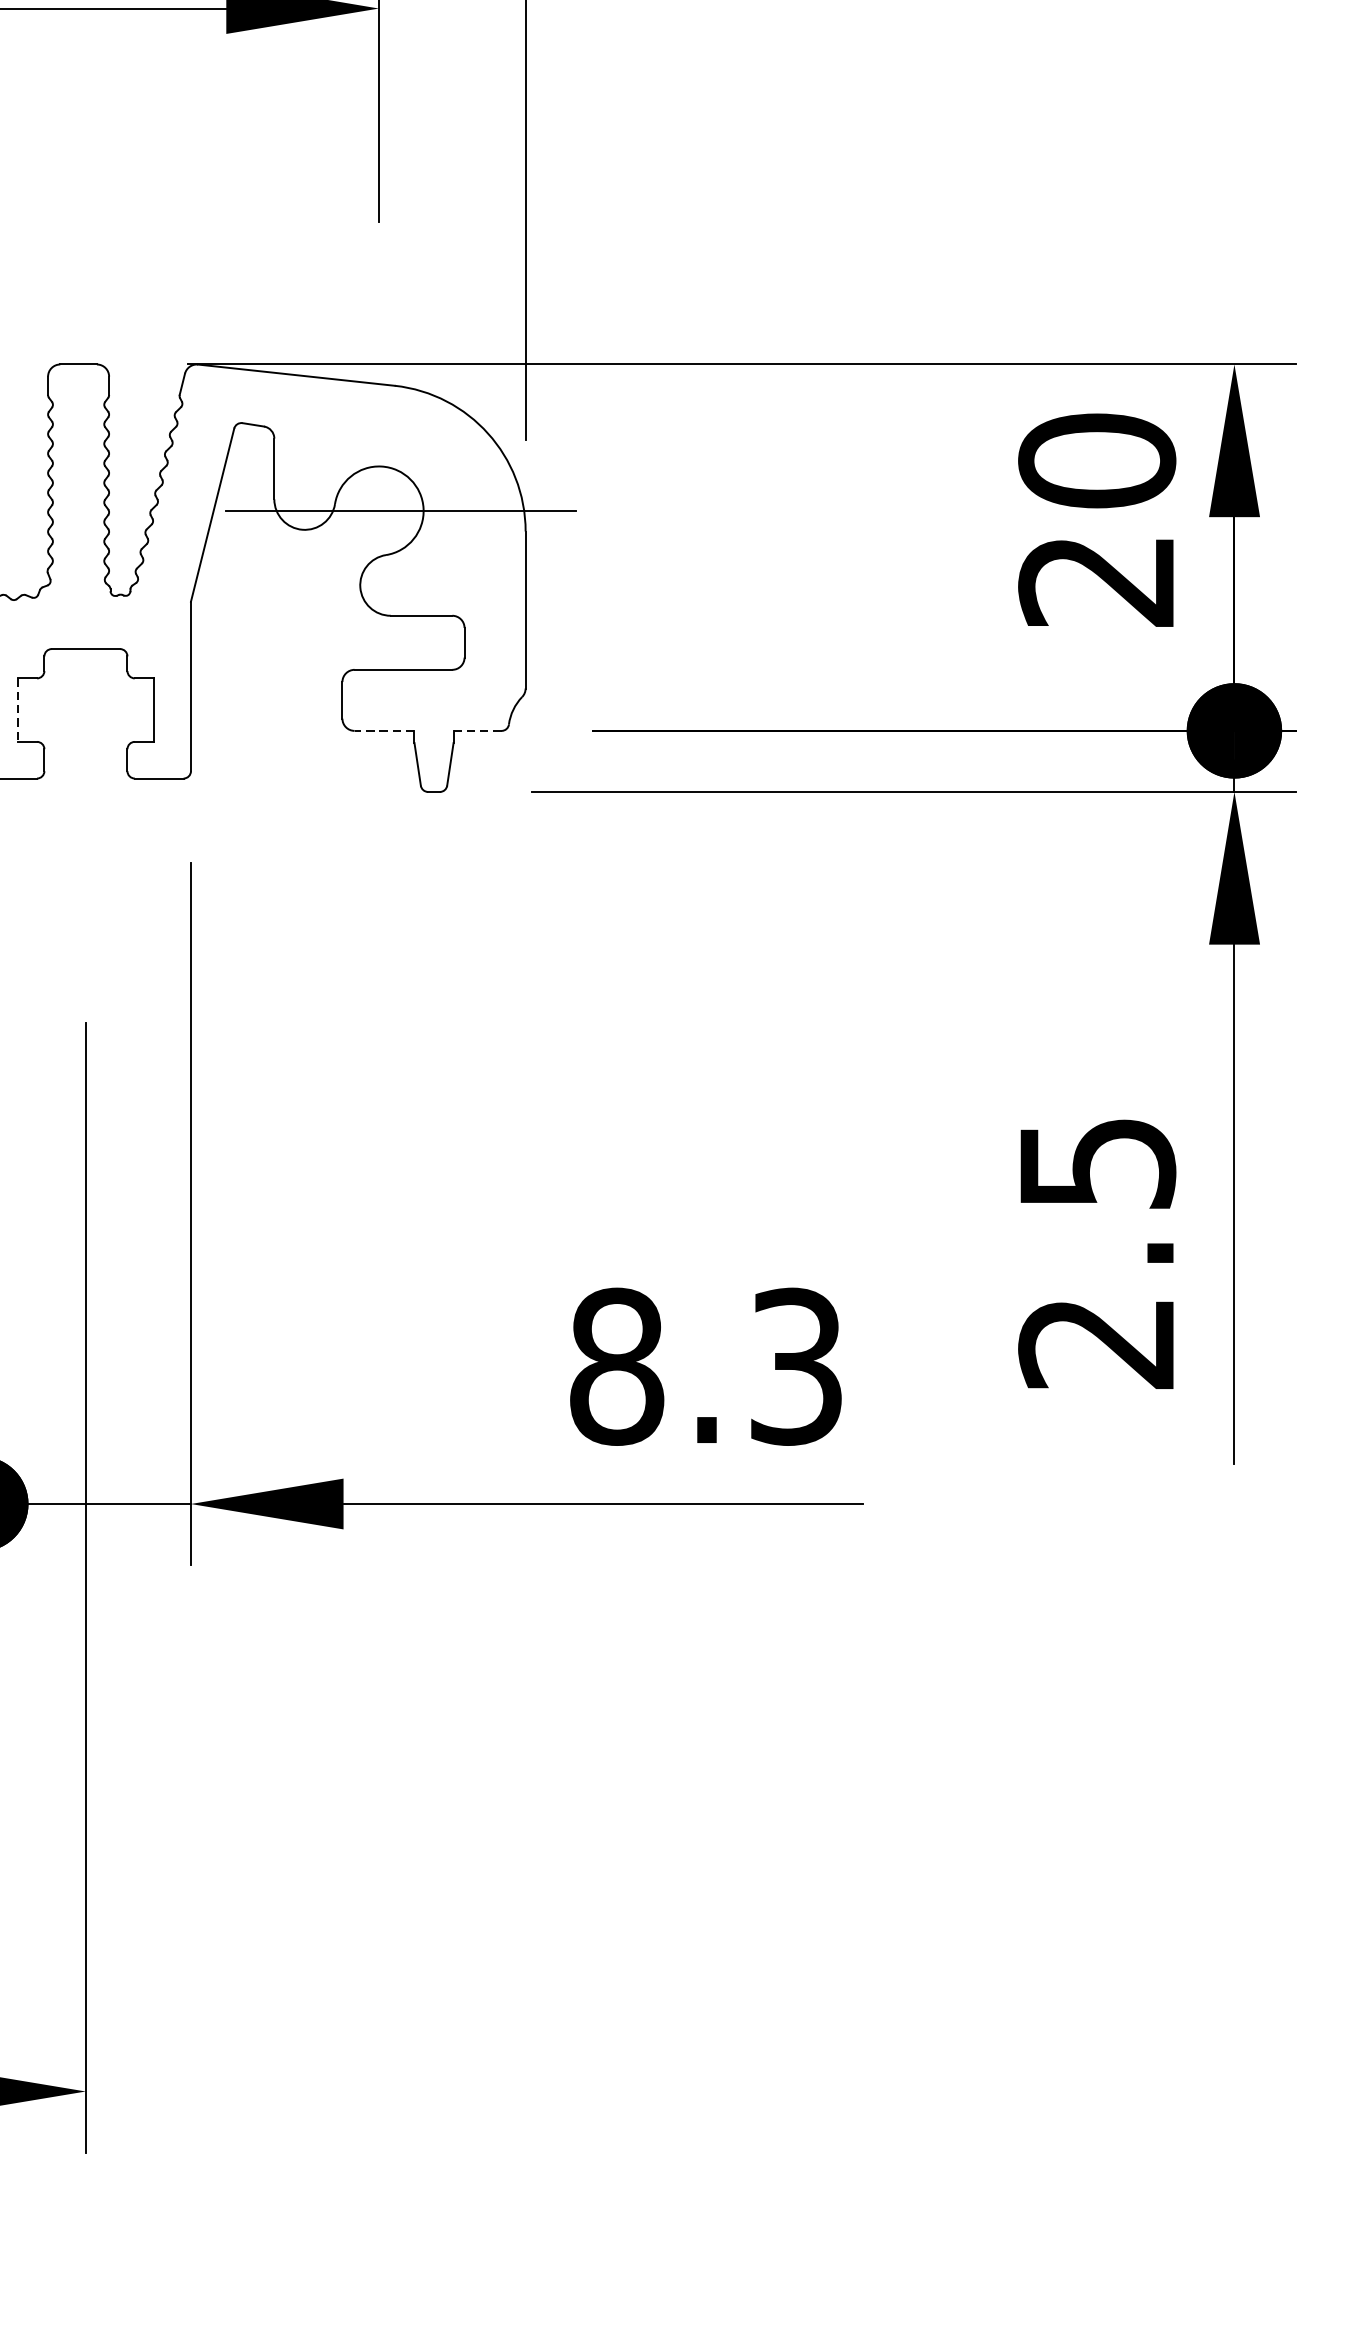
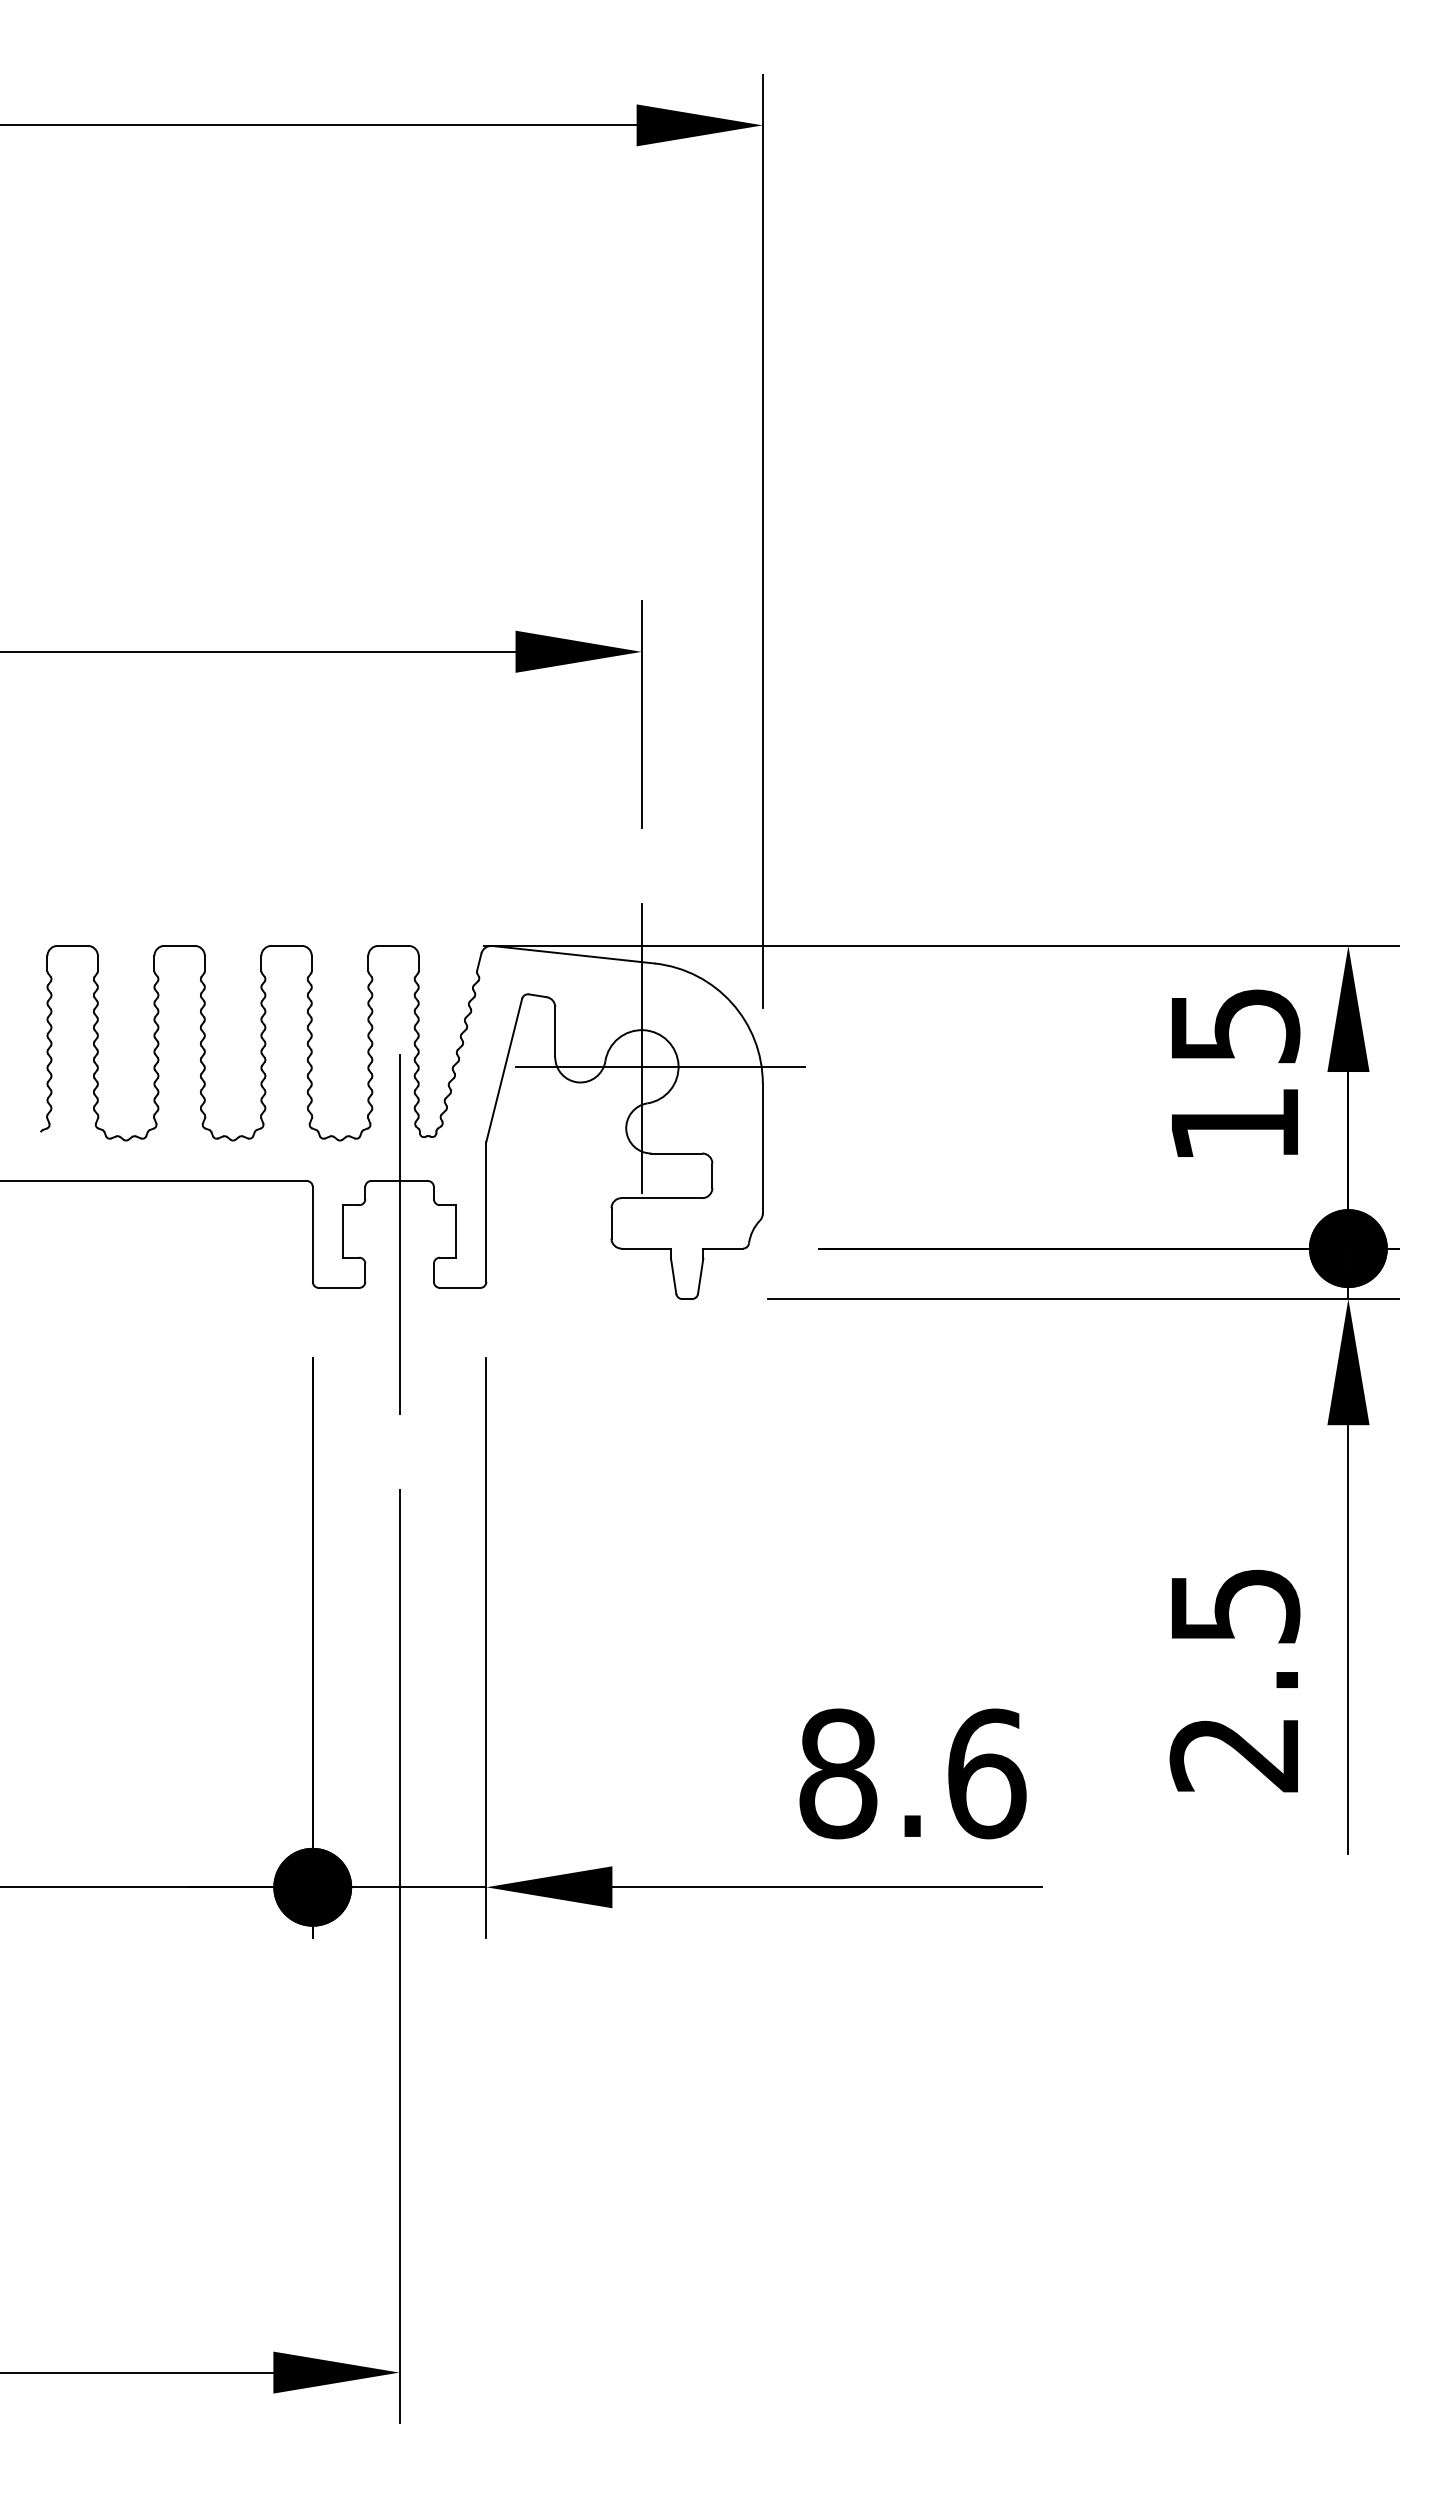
line: (378, 488) -> (641, 1048), added
text: (1096, 520) -> (1234, 1074), 20 -> 15
line: (18, 710) -> (343, 1231), dashed -> solid
line: (85, 713) -> (399, 1234), added
line: (384, 730) -> (646, 1248), dashed -> solid
line: (478, 730) -> (723, 1248), dashed -> solid
text: (797, 1366) -> (987, 1773), 8.3 -> 8.6

